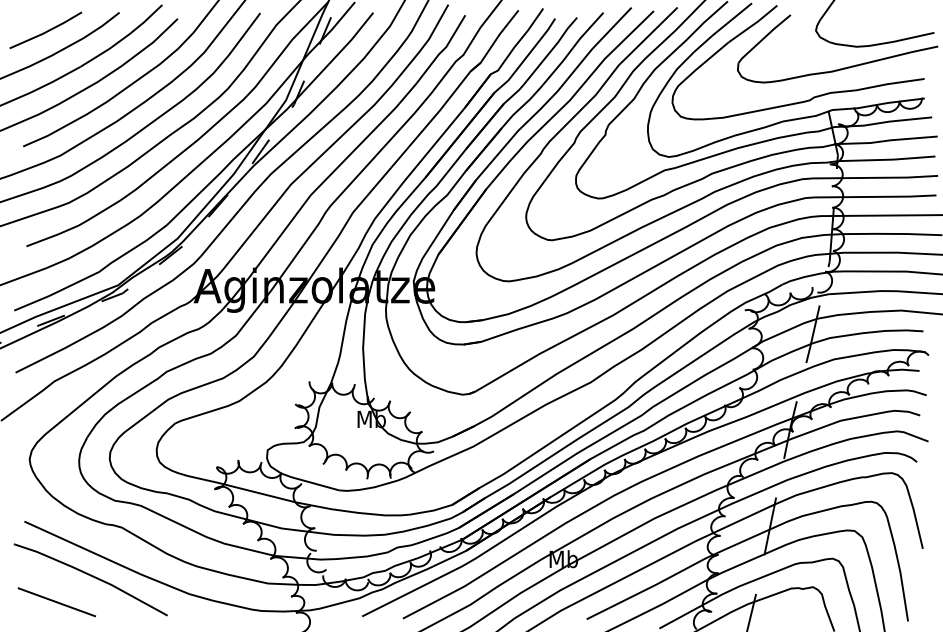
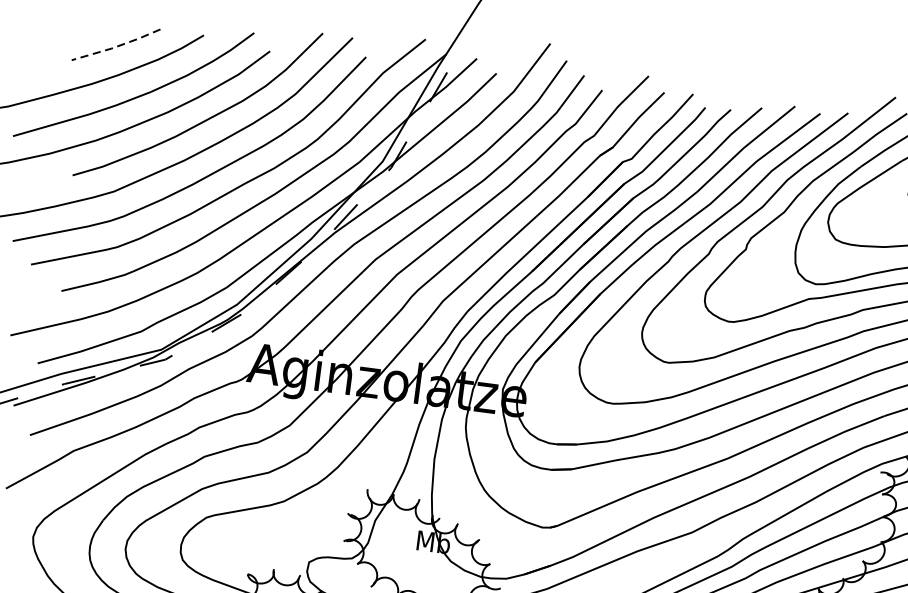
line: (46, 31) -> (116, 46), solid -> dashed

